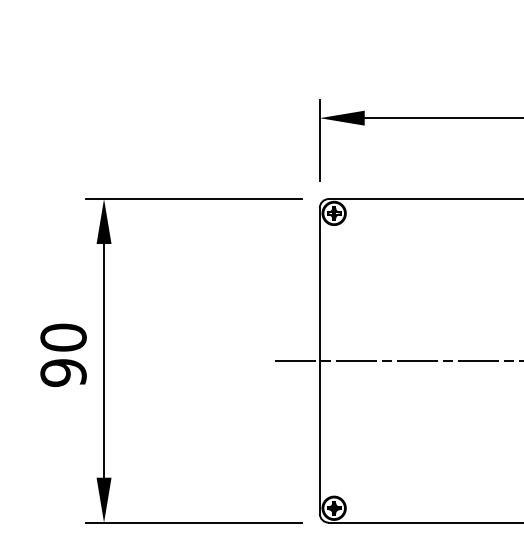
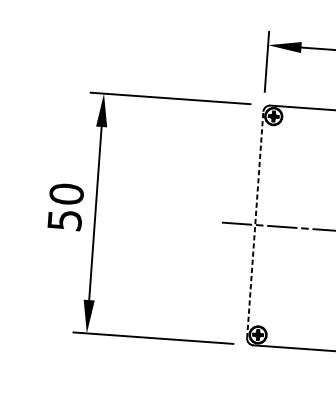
line: (319, 360) -> (255, 224), solid -> dashed
text: (63, 373) -> (64, 220), 90 -> 50

